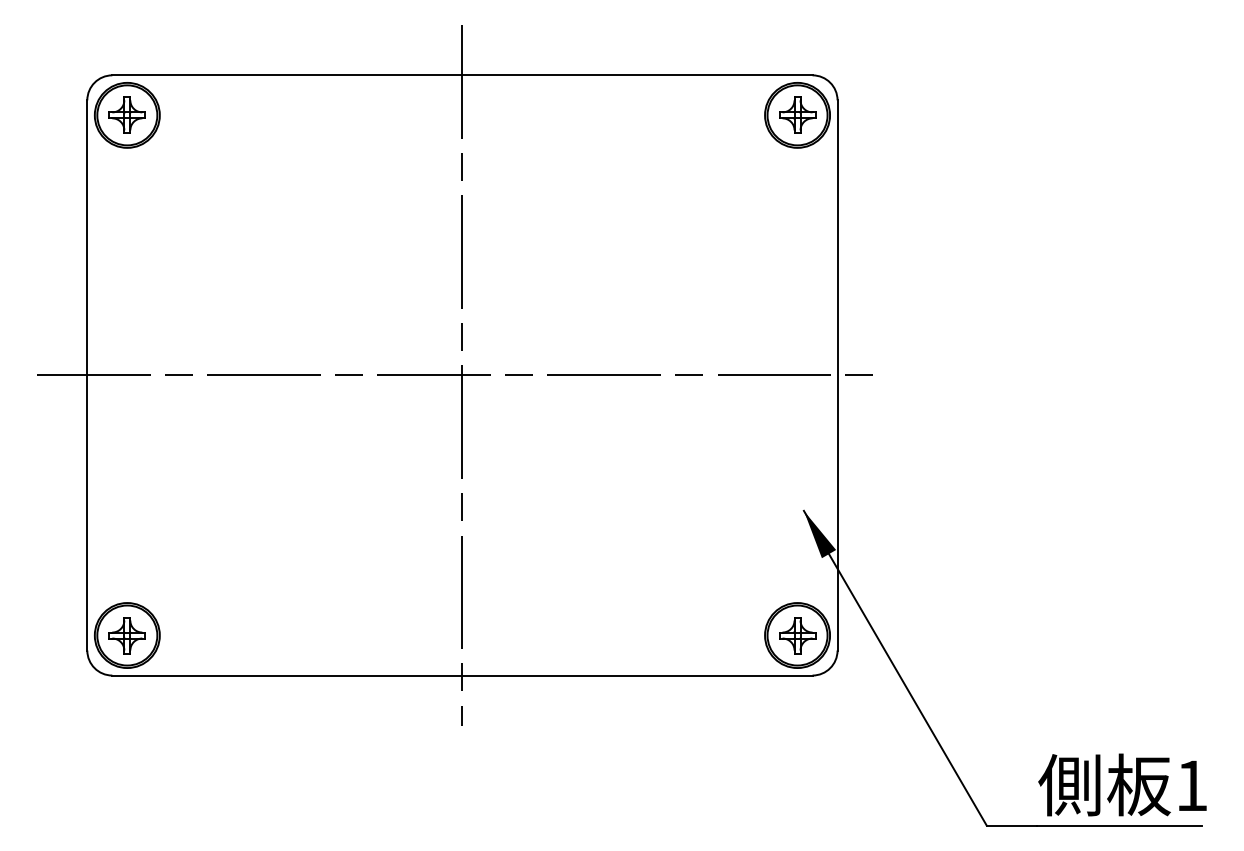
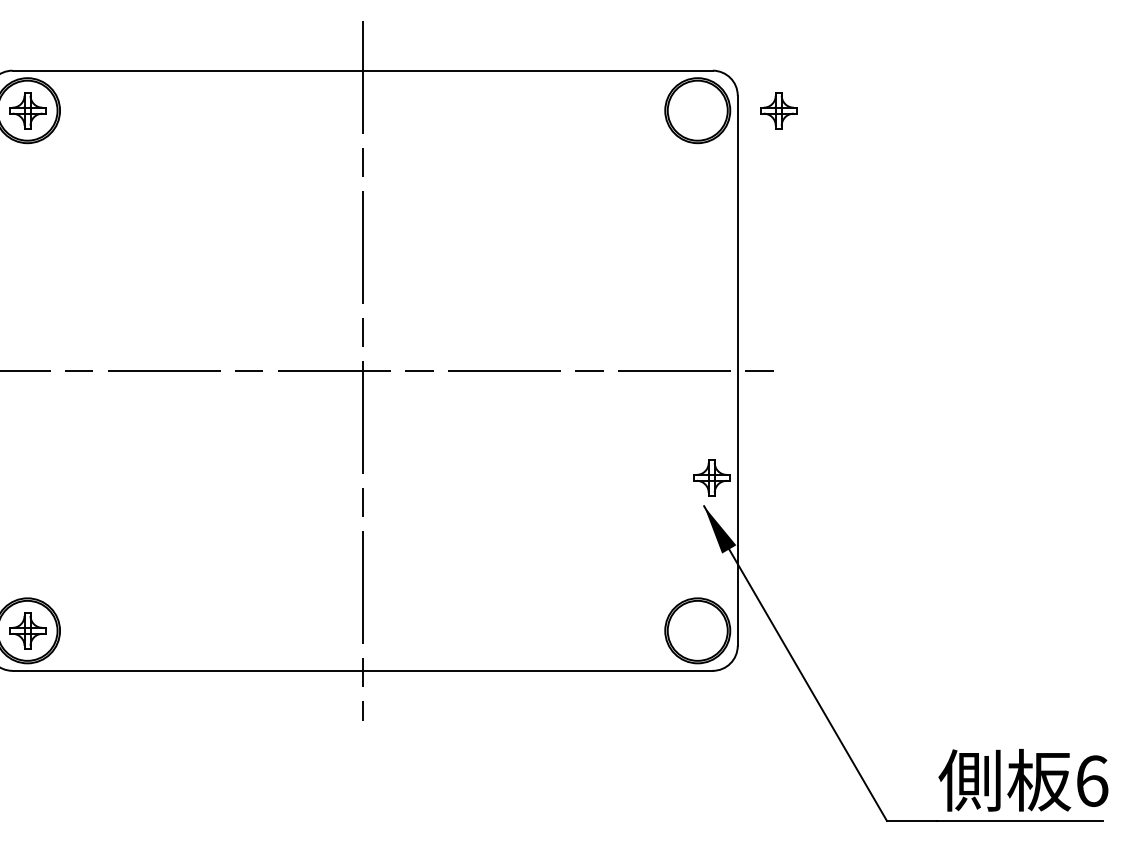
part: (797, 114) -> (778, 109), moved
part: (797, 635) -> (711, 477), moved
text: (1192, 785) -> (1092, 780), 1 -> 6

